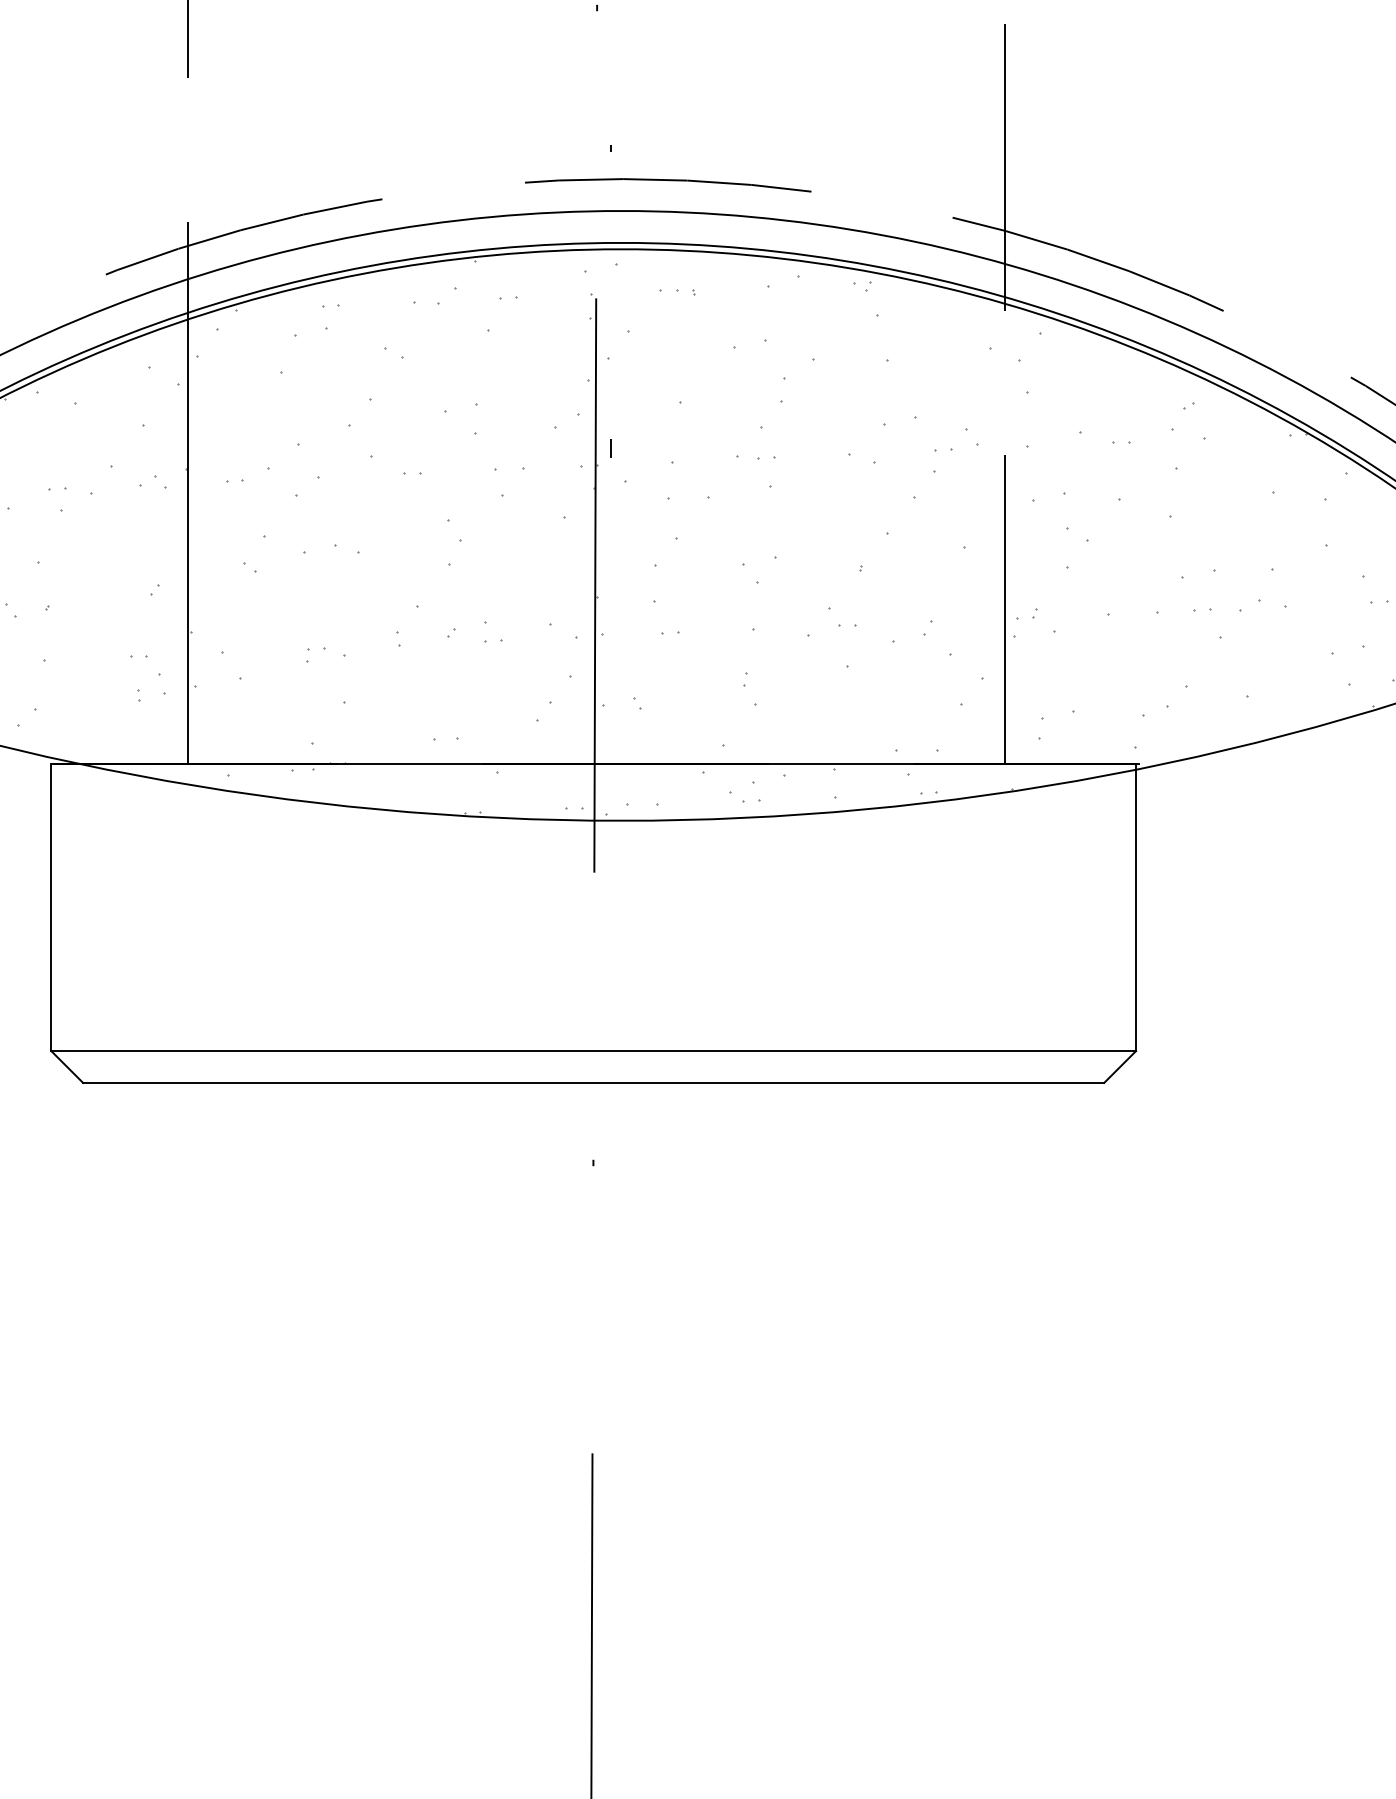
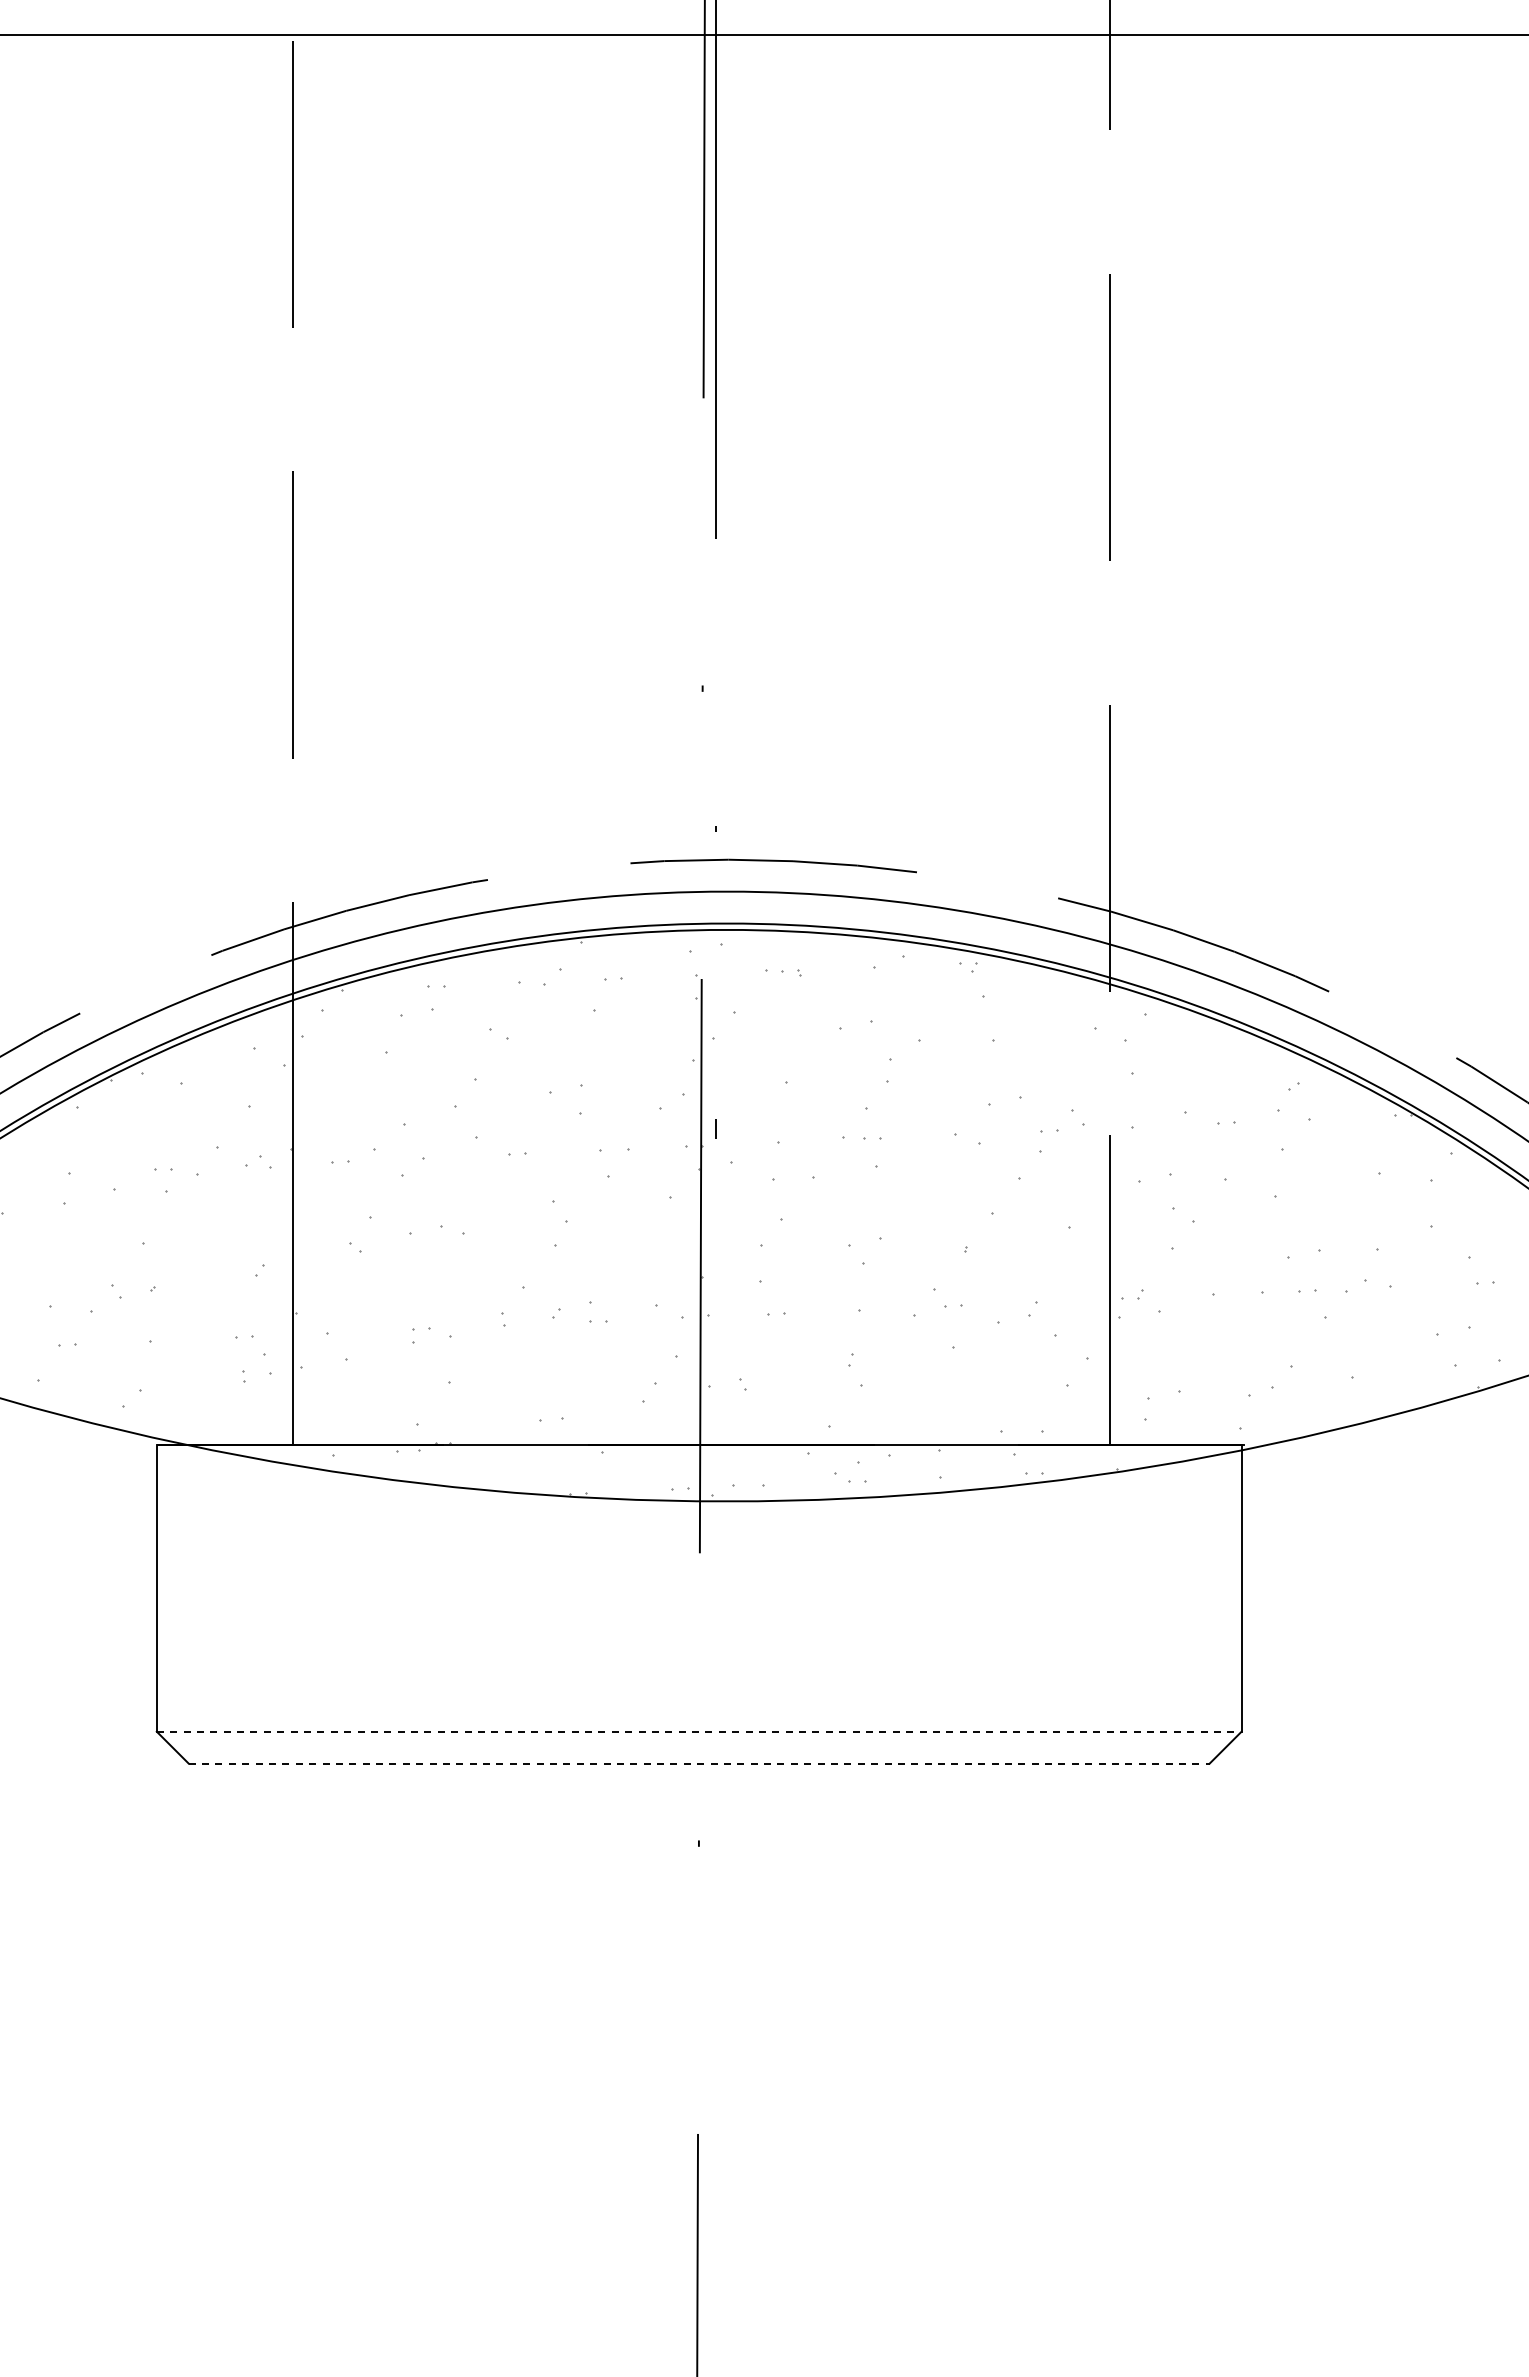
line: (593, 1050) -> (699, 1731), solid -> dashed
line: (593, 1082) -> (699, 1763), solid -> dashed

